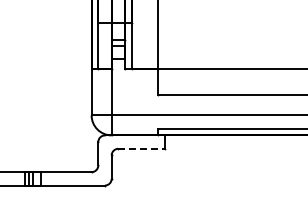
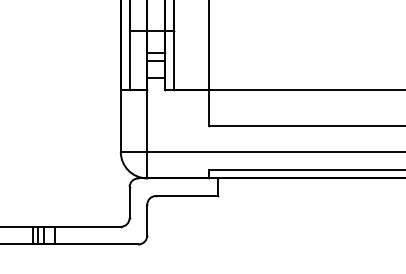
line: (142, 148) -> (187, 195), dashed -> solid

